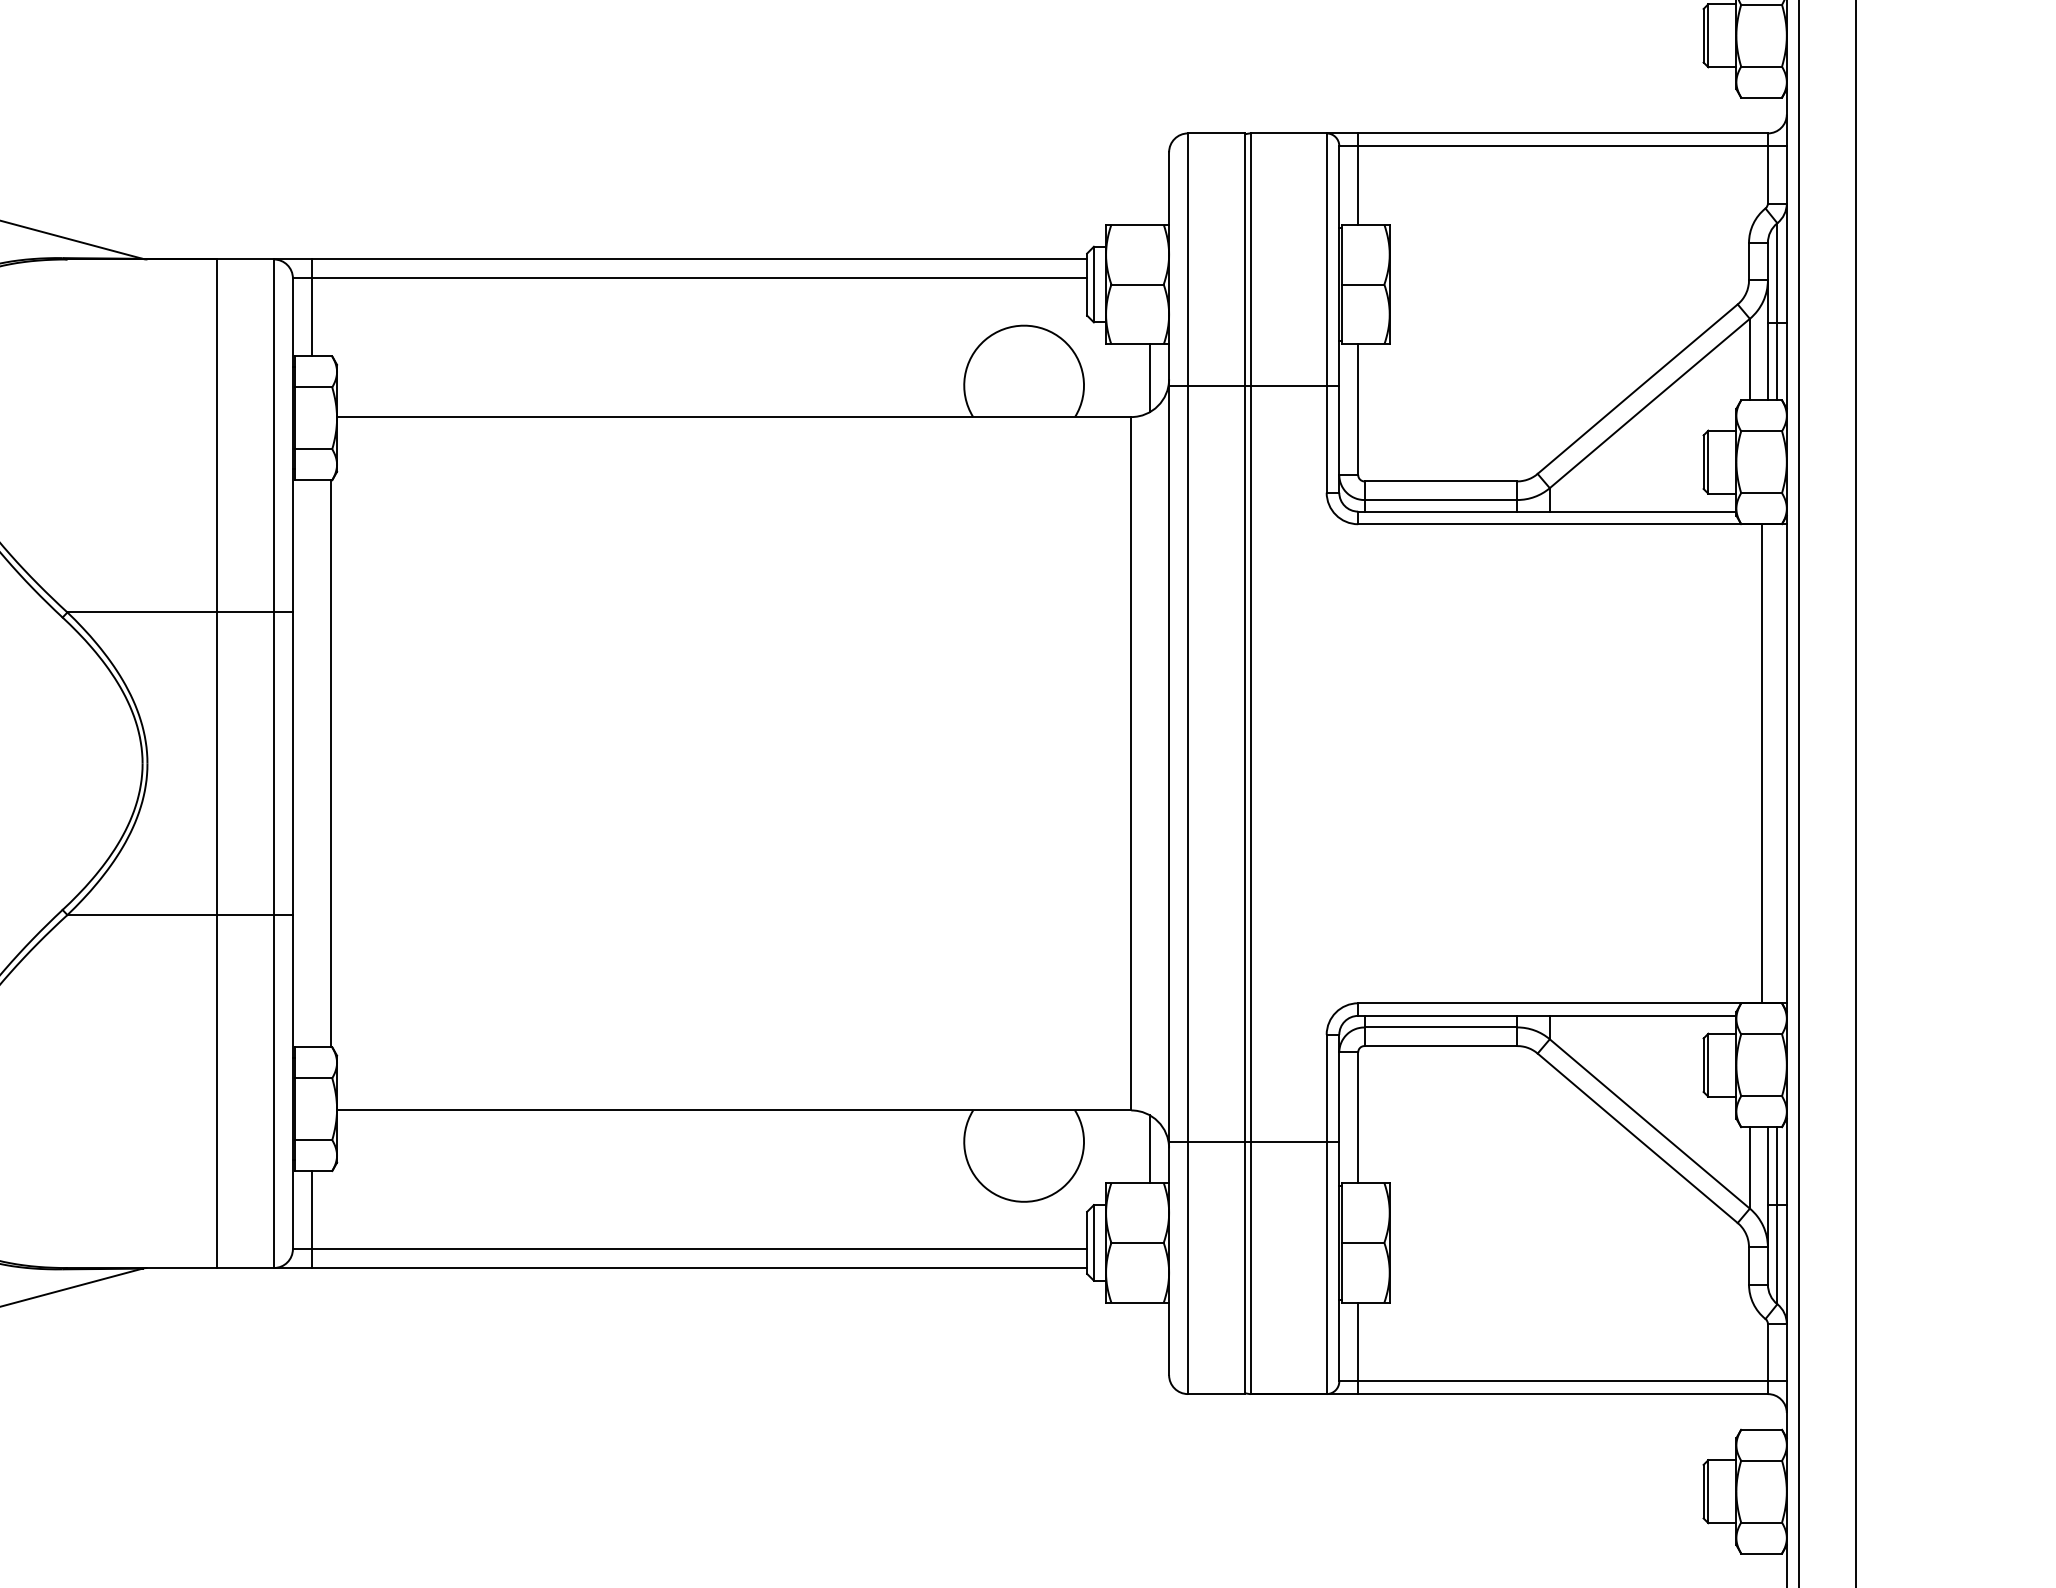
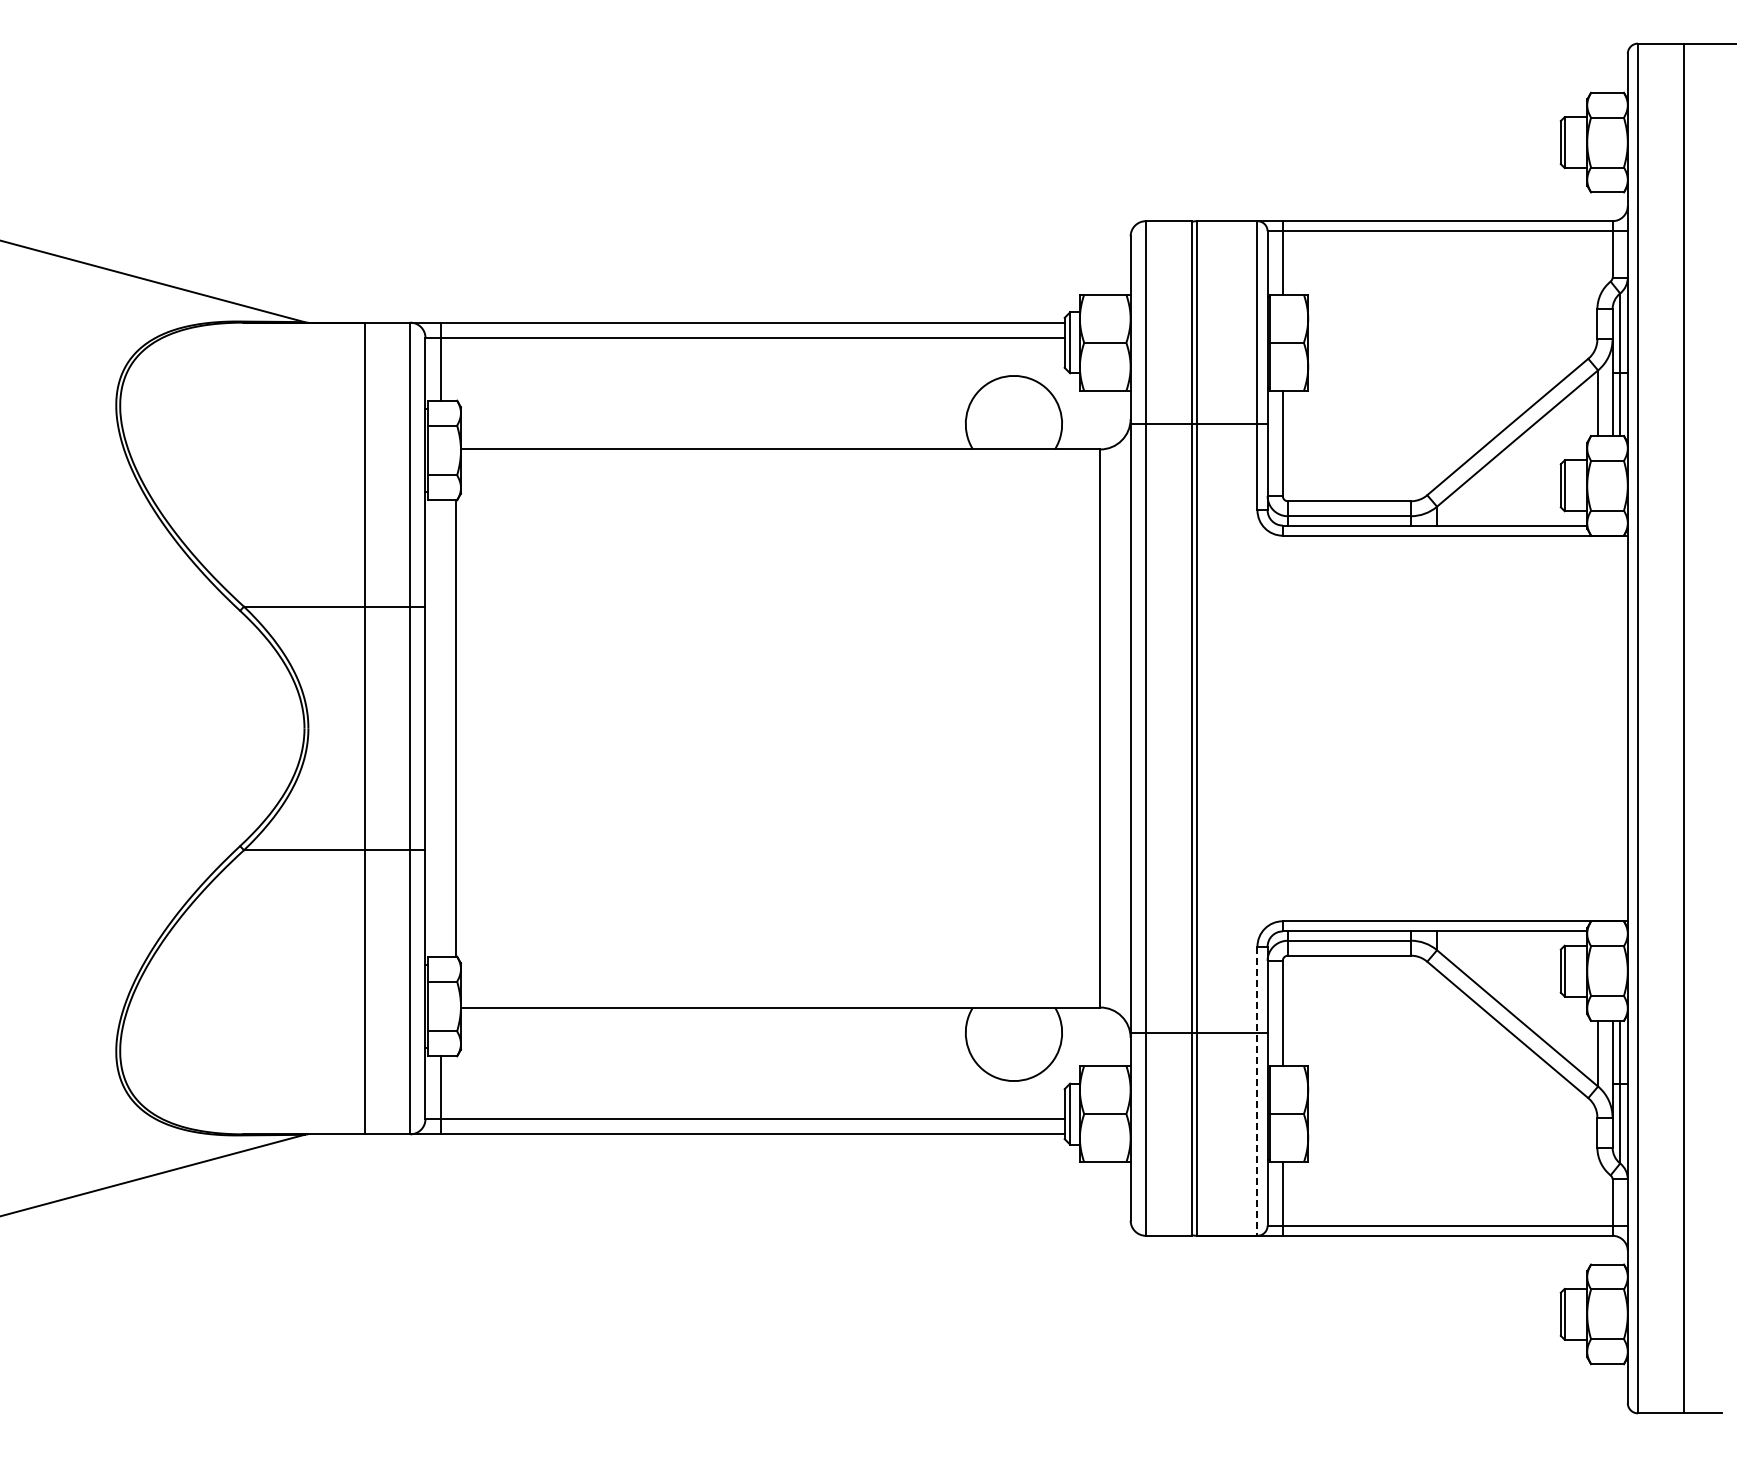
line: (1150, 378) -> (1115, 418), removed
line: (1761, 763) -> (1607, 728), removed
line: (1150, 1148) -> (1115, 1038), removed
line: (1326, 1214) -> (1257, 1091), solid -> dashed

